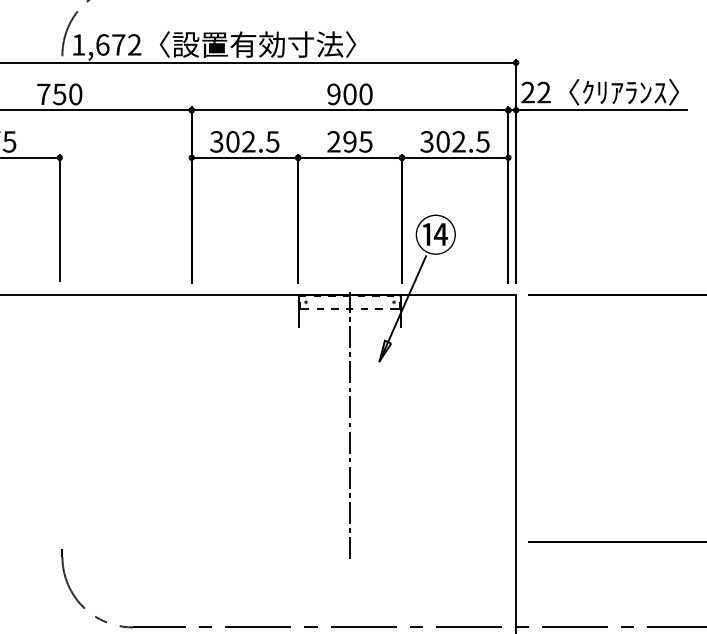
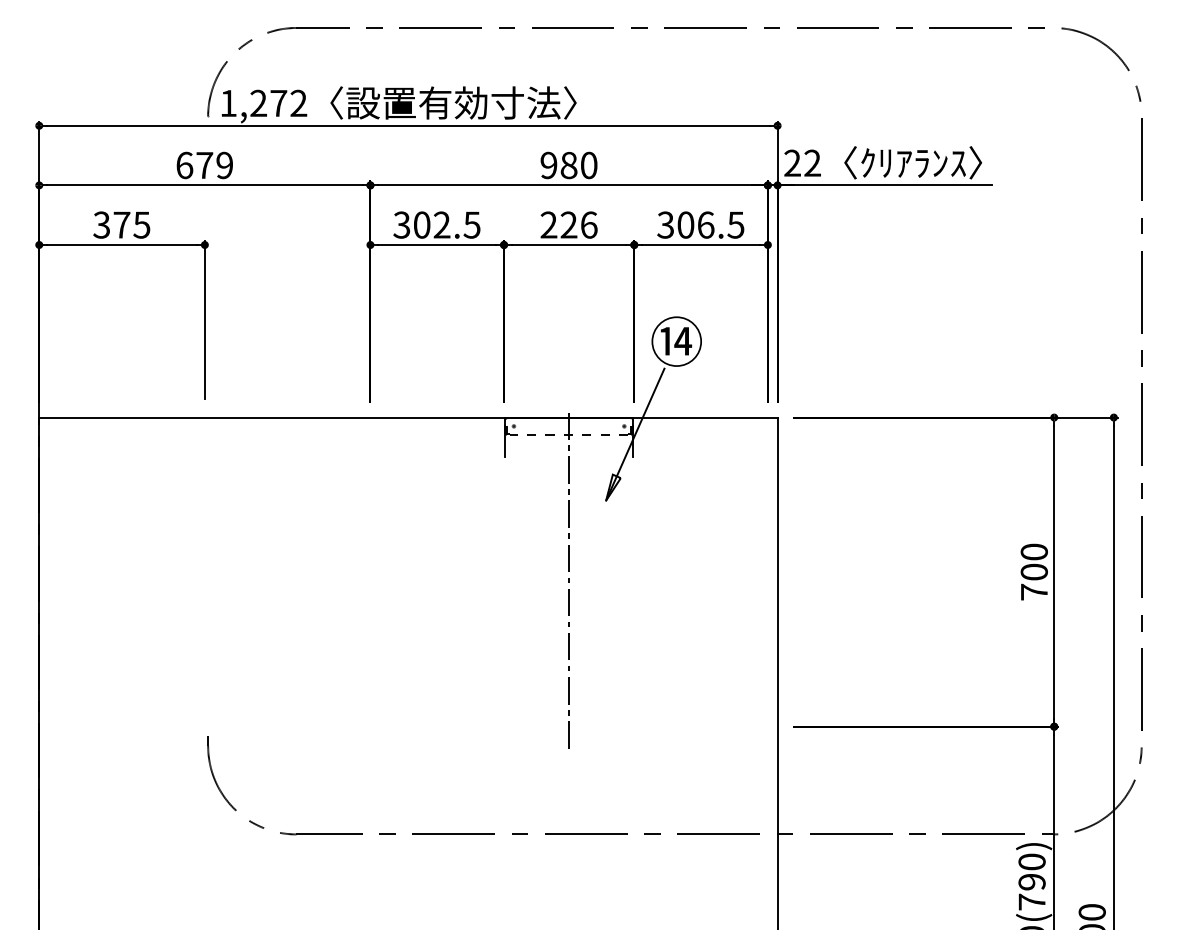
text: (102, 44) -> (258, 103), 1,672 -> 1,272
text: (59, 94) -> (204, 165), 750 -> 679
text: (349, 94) -> (568, 165), 900 -> 980
text: (357, 141) -> (578, 224), 295 -> 226
text: (458, 141) -> (705, 224), 302.5 -> 306.5

